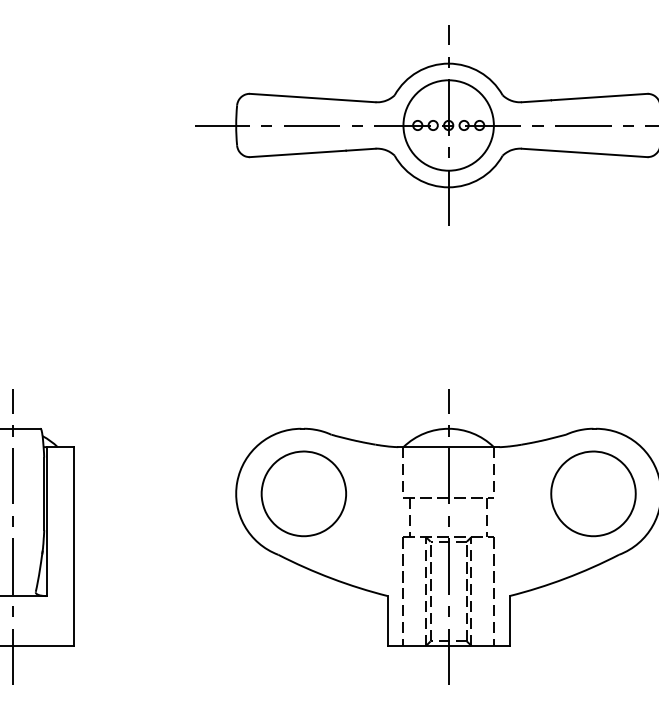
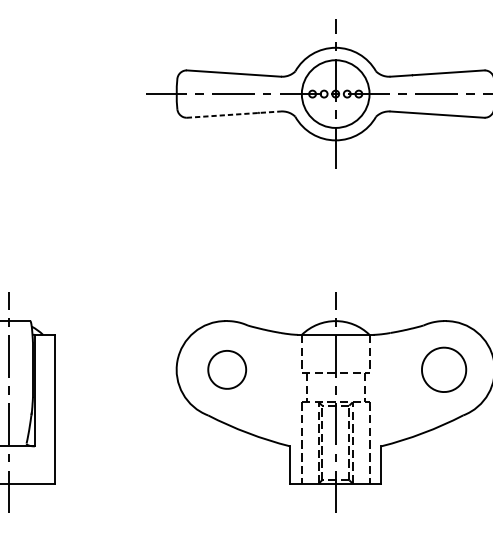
line: (313, 152) -> (234, 114), solid -> dashed
part: (303, 493) -> (227, 369), size x0.6
part: (593, 493) -> (444, 369), size x0.7

